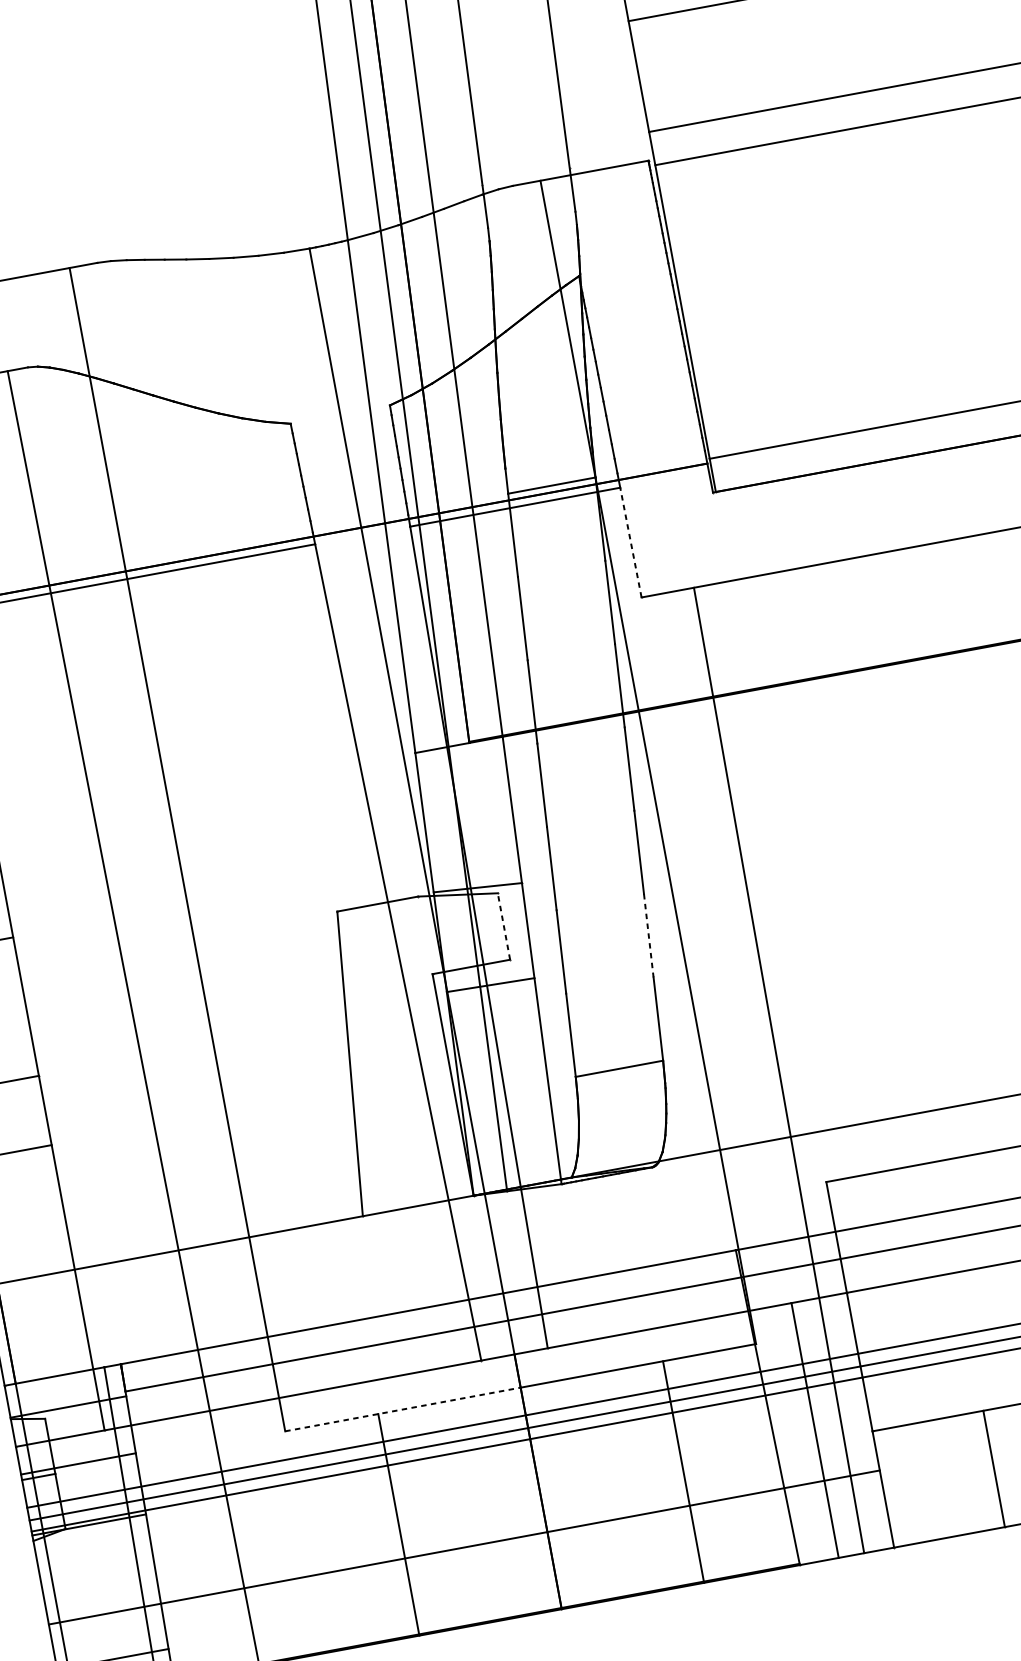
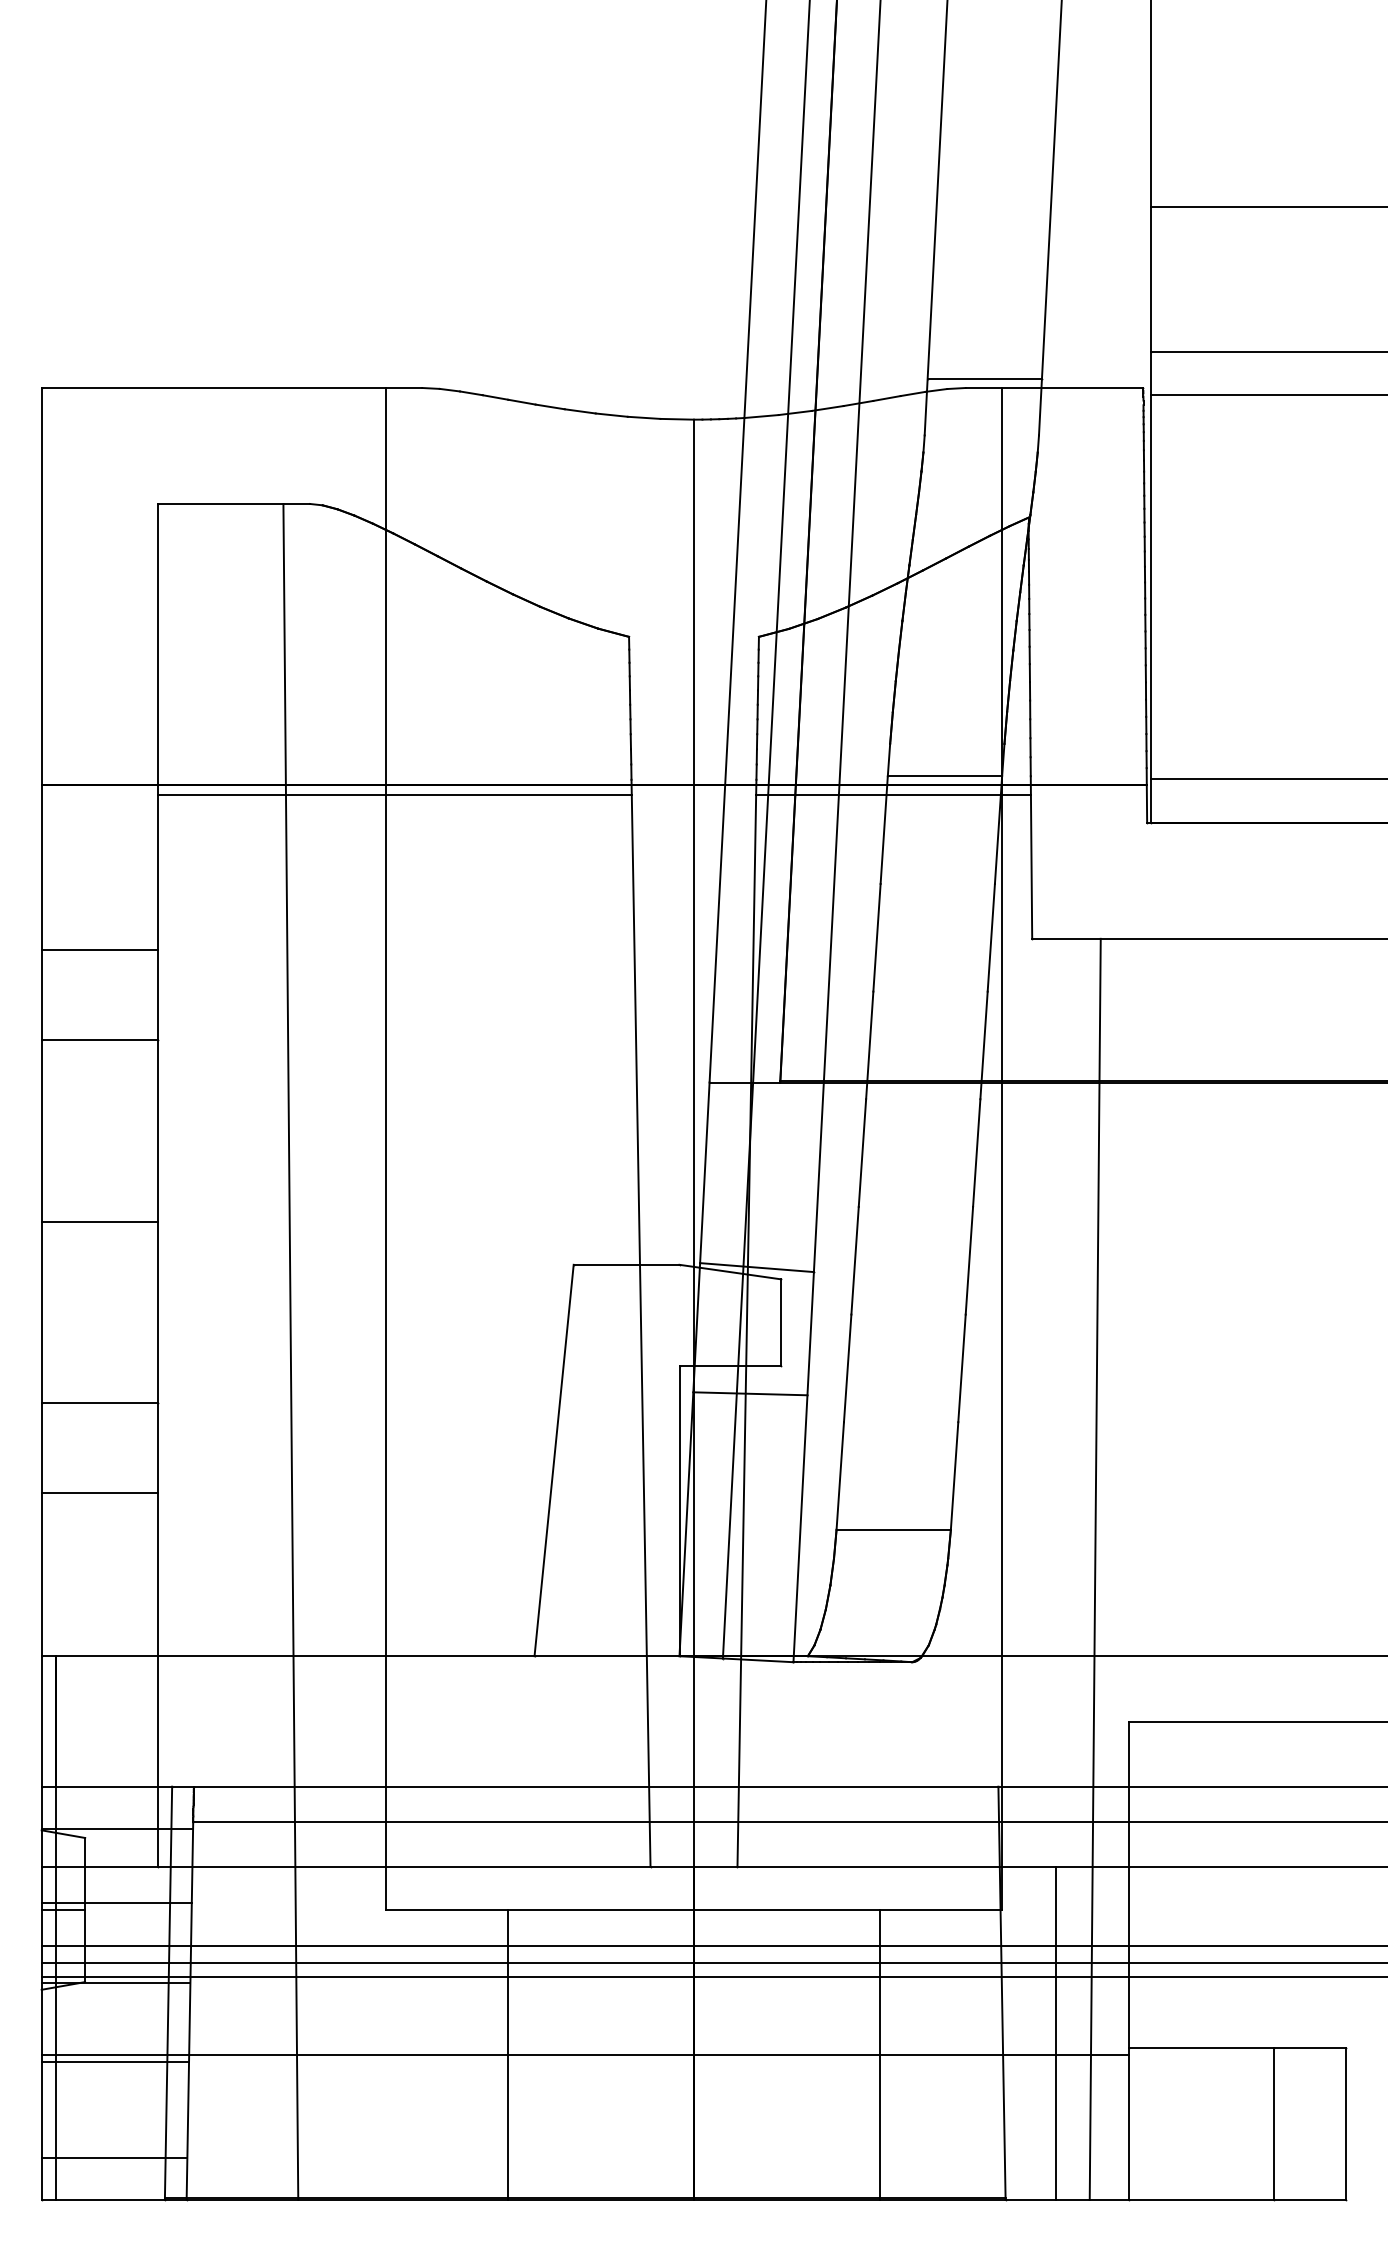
line: (525, 176) -> (984, 379), added
line: (630, 542) -> (1031, 866), dashed -> solid
line: (503, 926) -> (780, 1322), dashed -> solid
line: (649, 935) -> (962, 1368), dashed -> solid
line: (403, 1409) -> (540, 1910), dashed -> solid
line: (463, 1547) -> (584, 2055), moved
line: (100, 1586) -> (115, 2062), added

